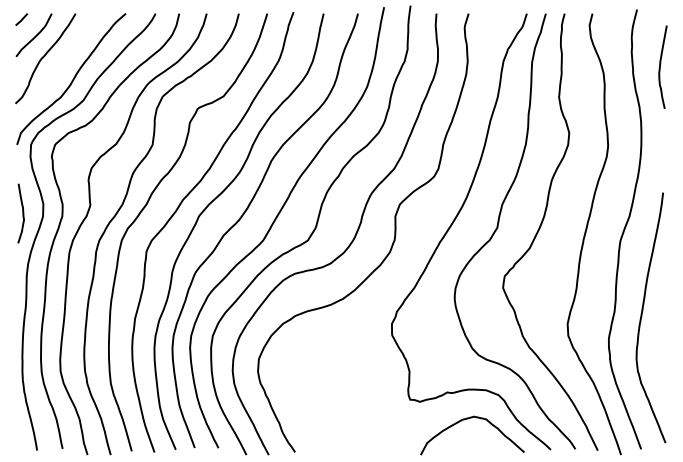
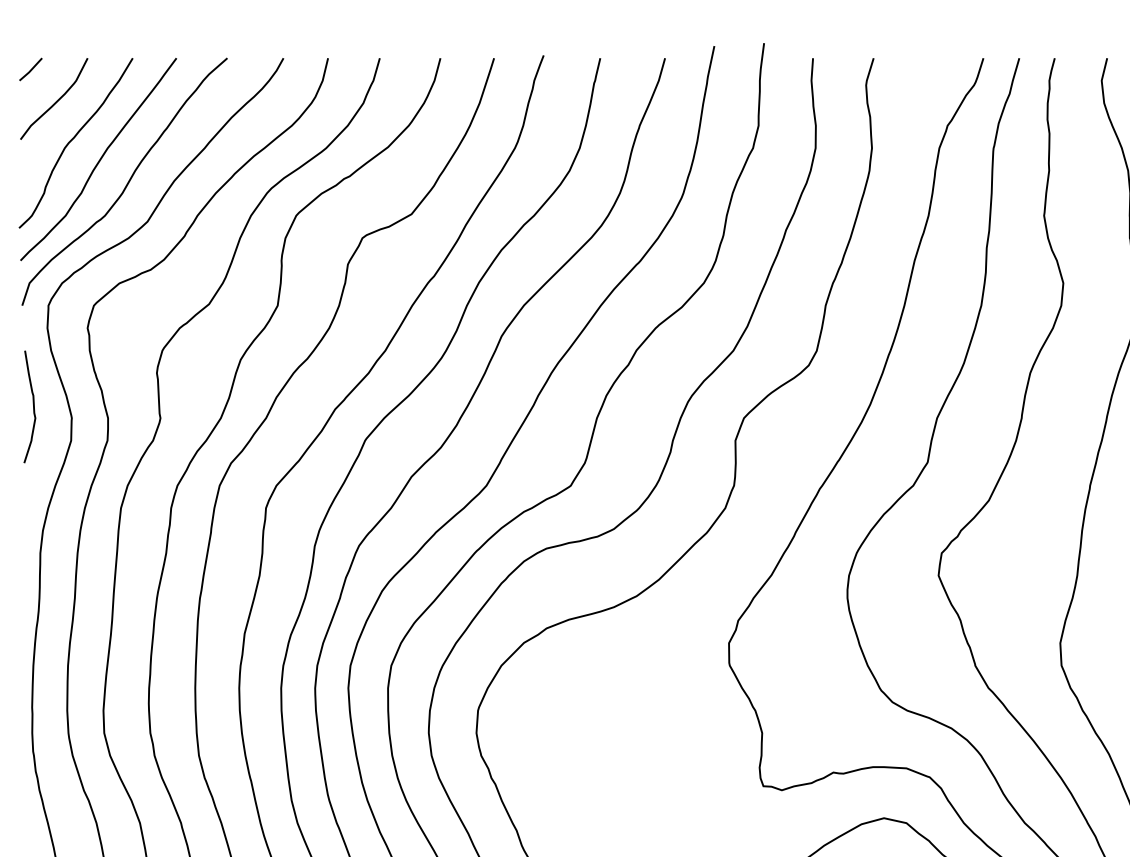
curve: (57, 67) -> (98, 159), added
curve: (22, 213) -> (32, 406), moved

